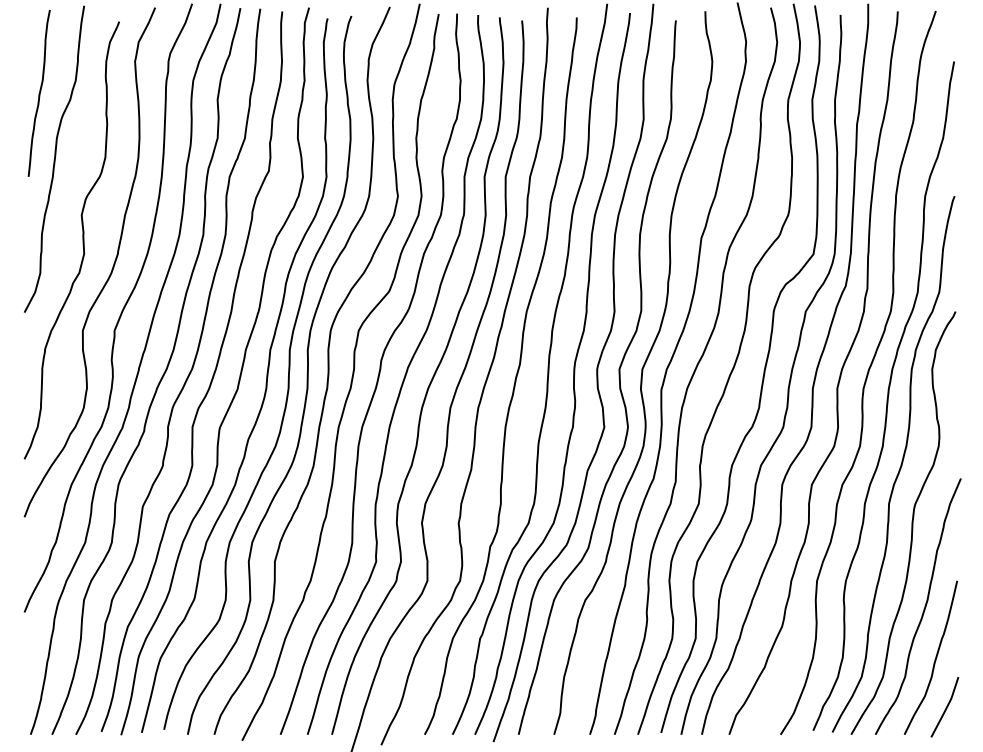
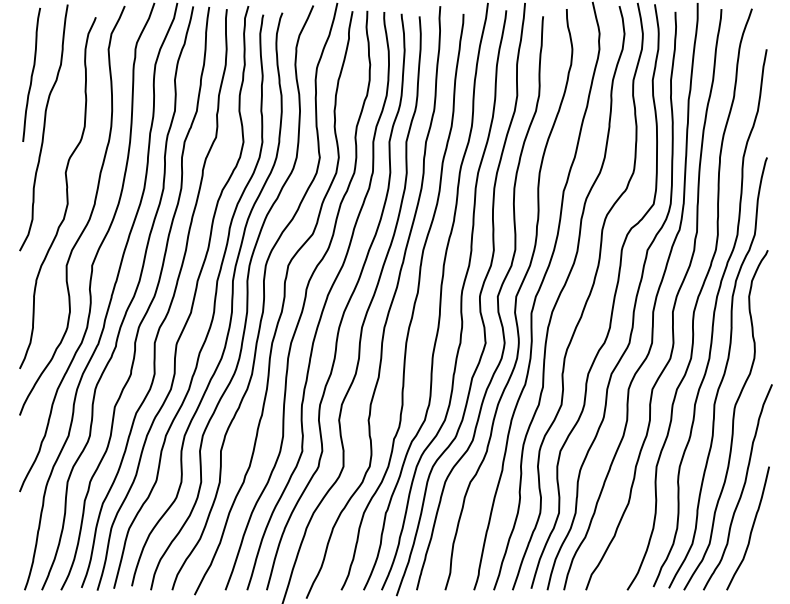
line: (945, 707) -> (759, 568), removed

